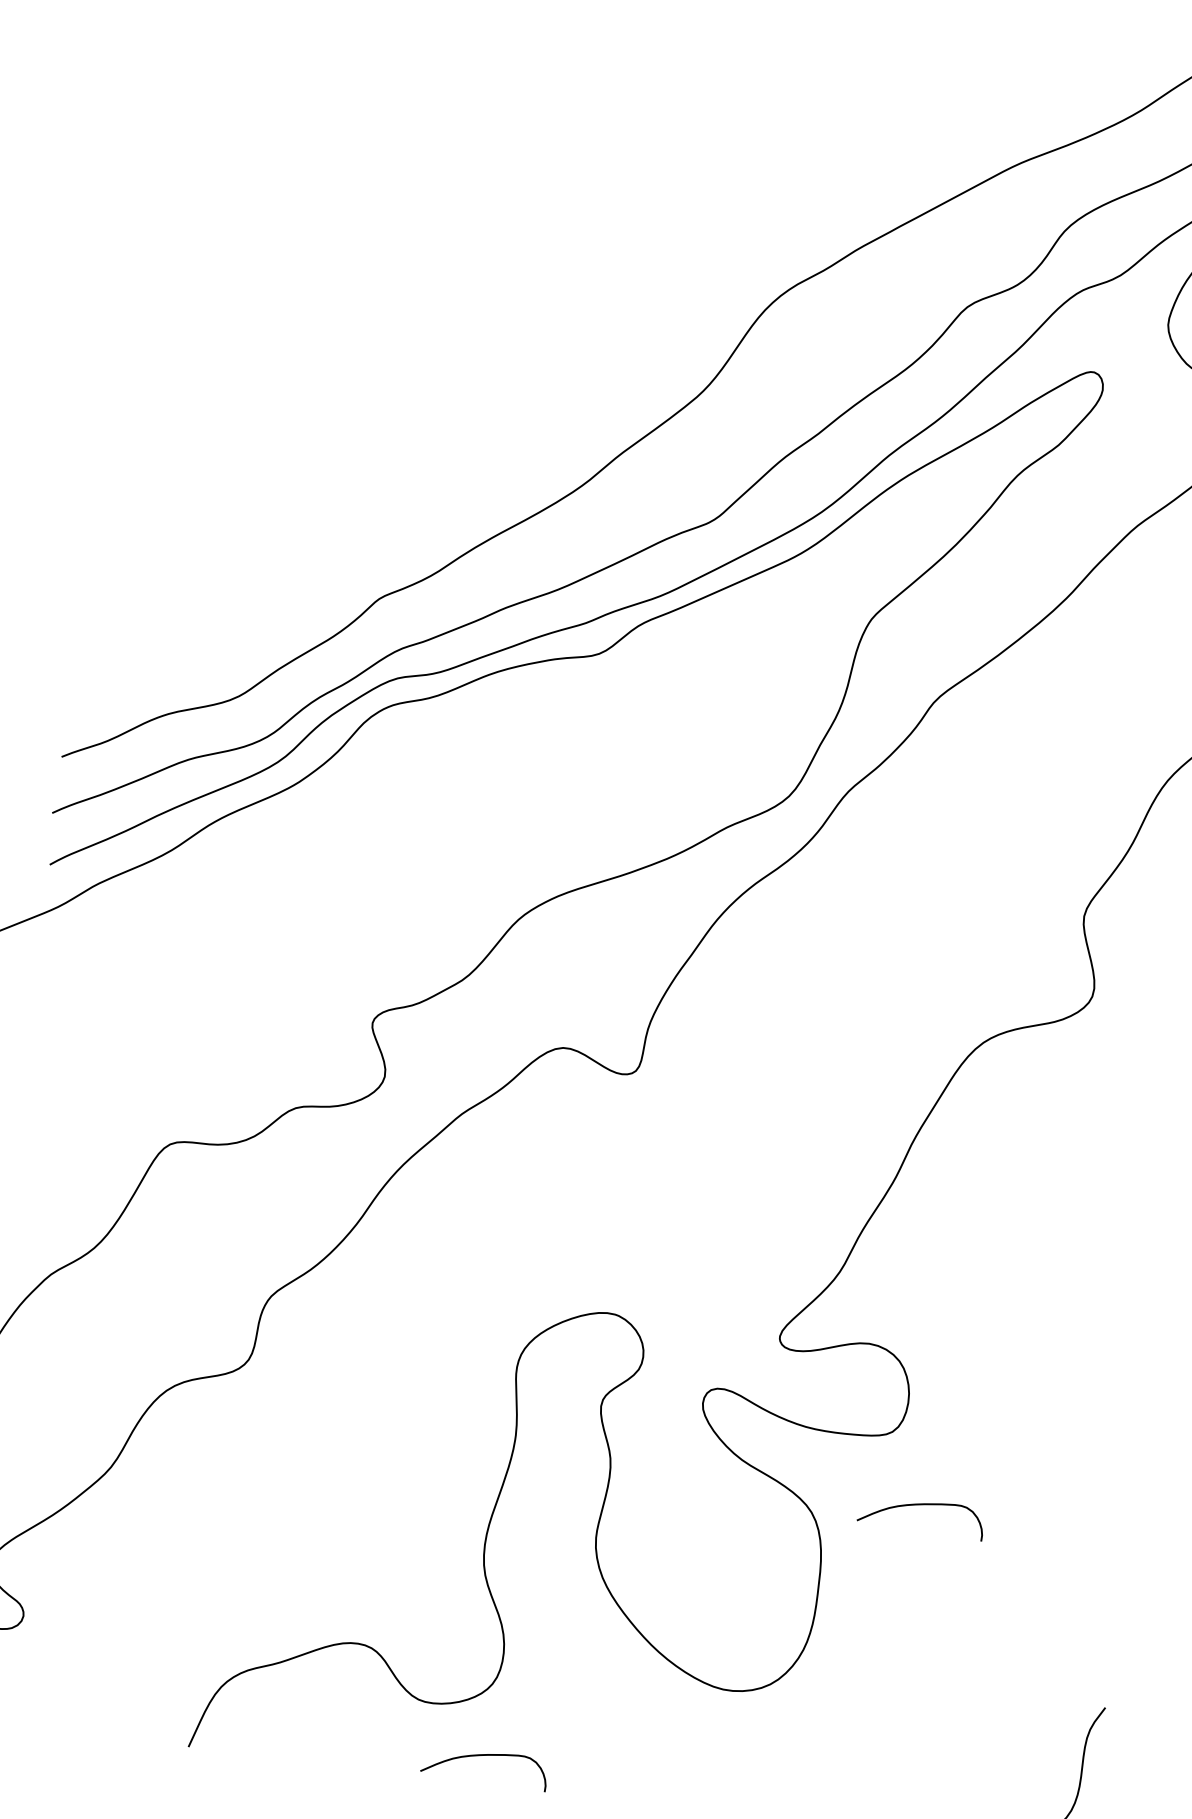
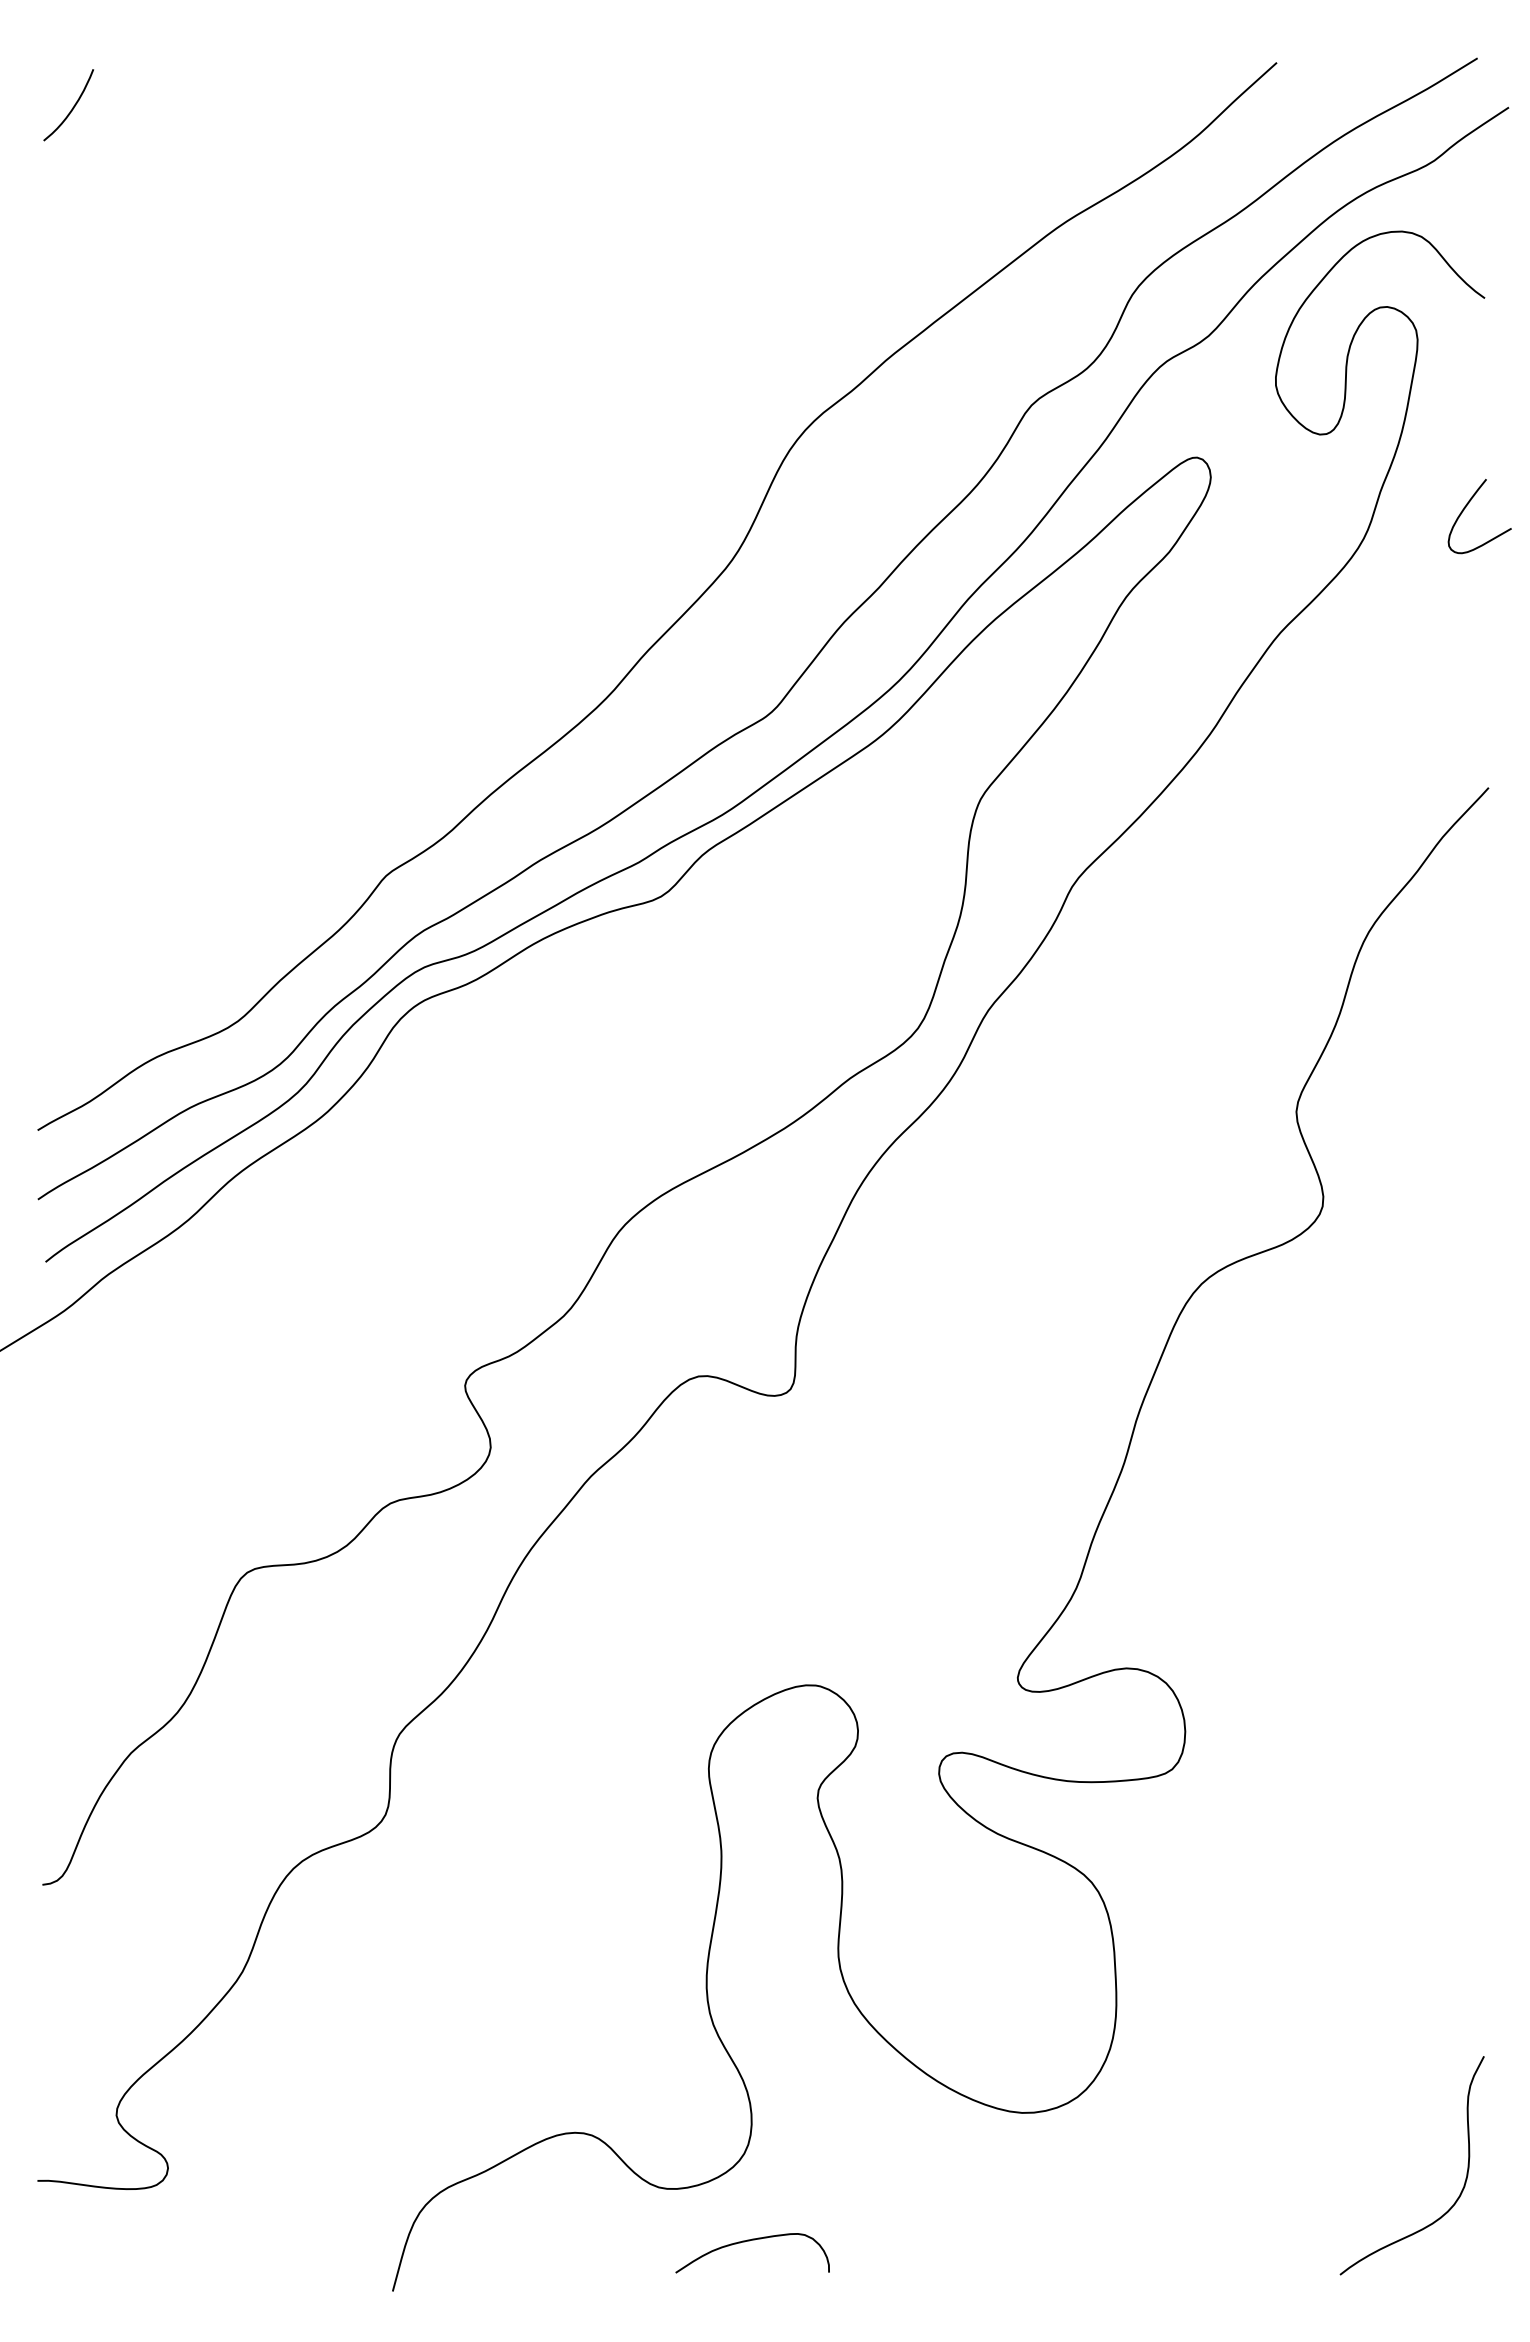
curve: (921, 1505) -> (1221, 1851), removed

